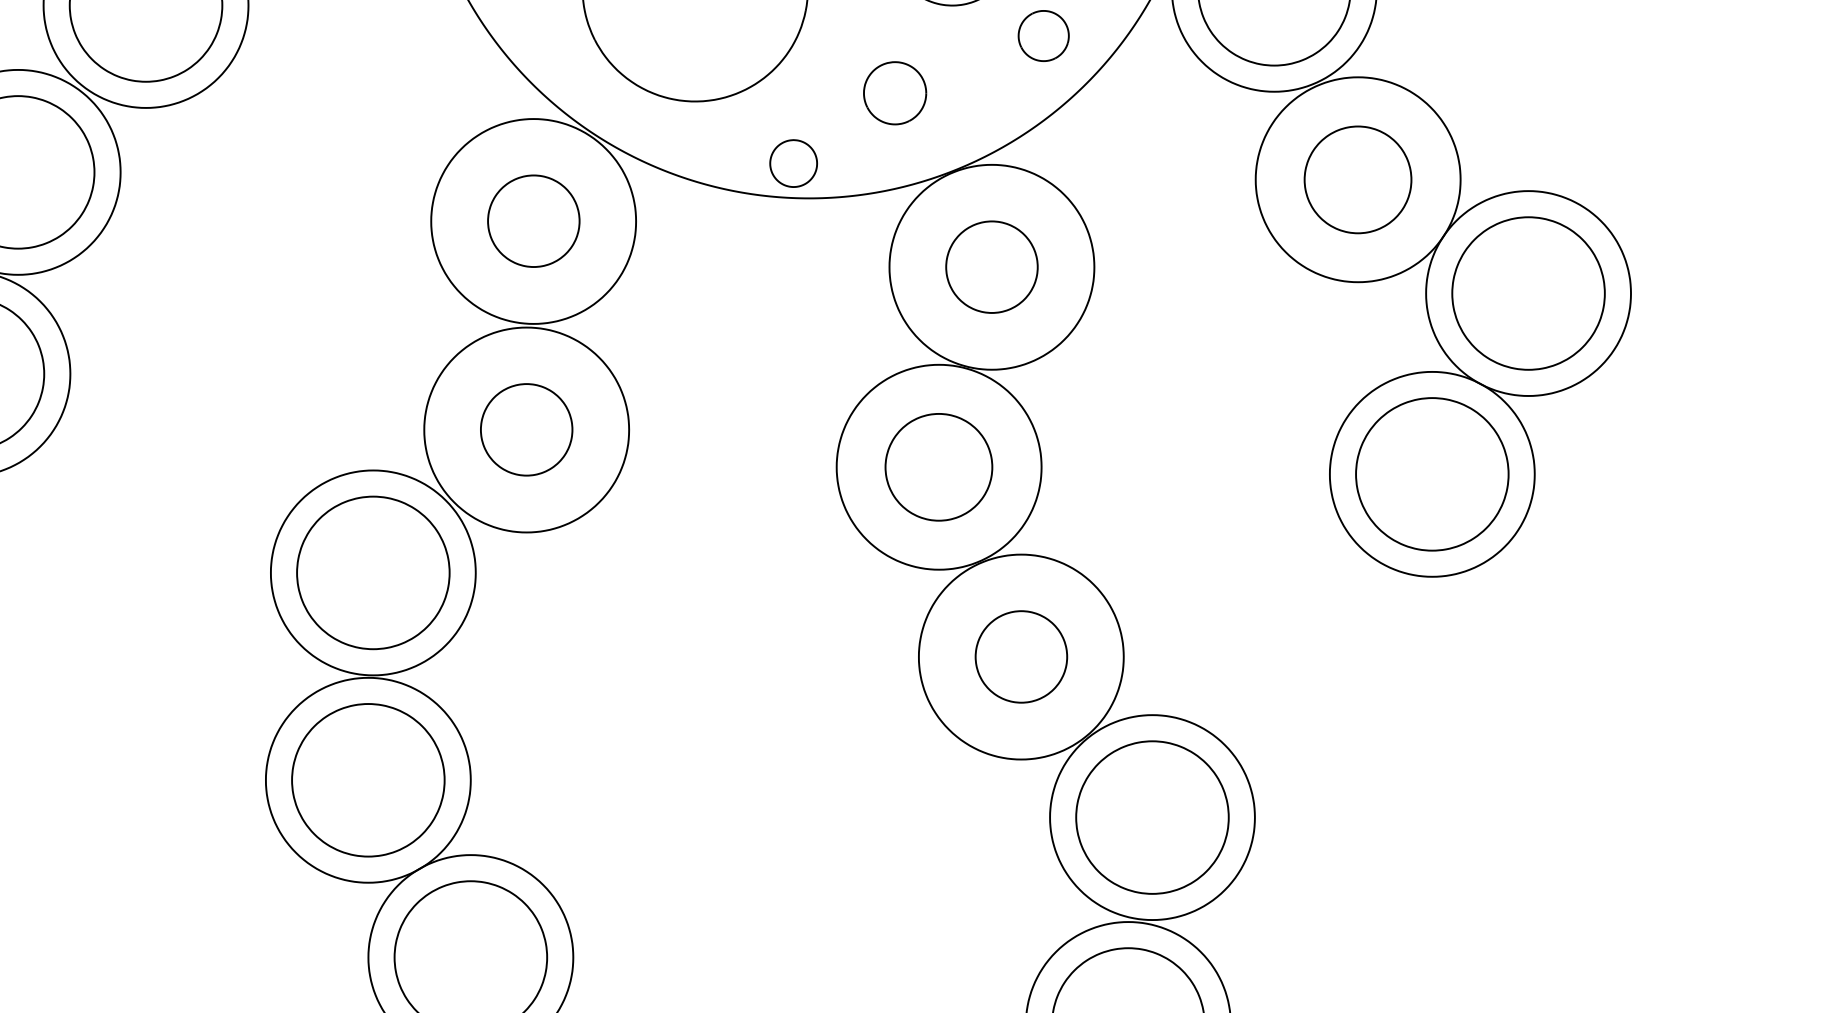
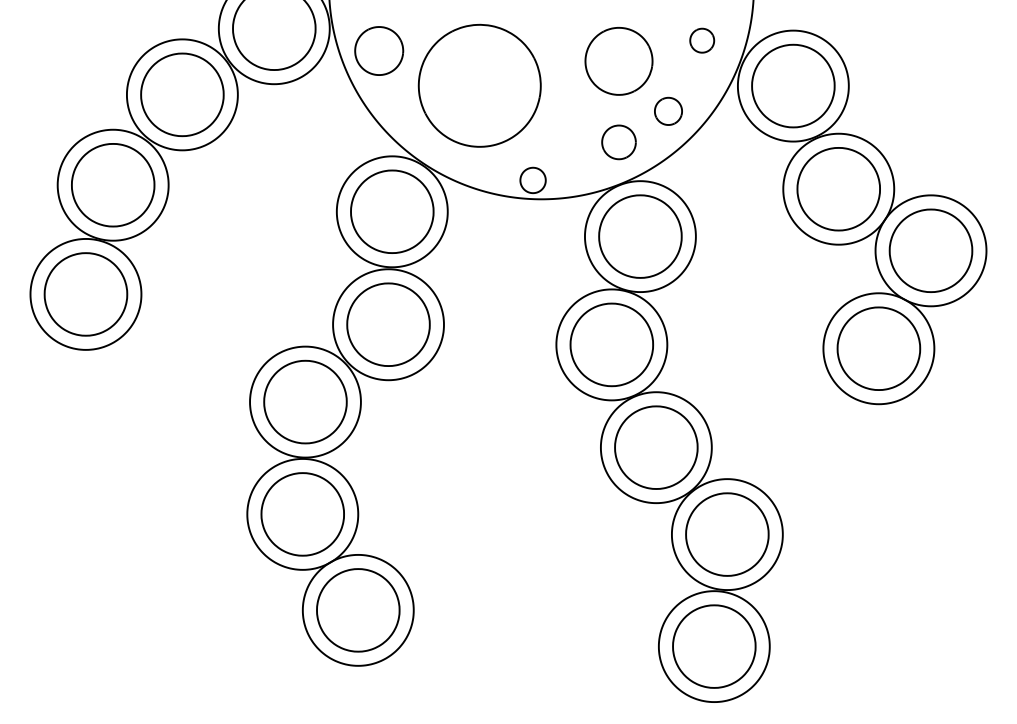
part: (894, 93) -> (618, 142), moved
part: (1357, 180) -> (838, 189), size x1.43
part: (534, 220) -> (392, 211), size x1.67
part: (992, 267) -> (640, 236), size x1.67
part: (526, 429) -> (388, 324), size x1.67
part: (938, 466) -> (611, 344), size x1.43
part: (1021, 656) -> (656, 447), size x1.67

